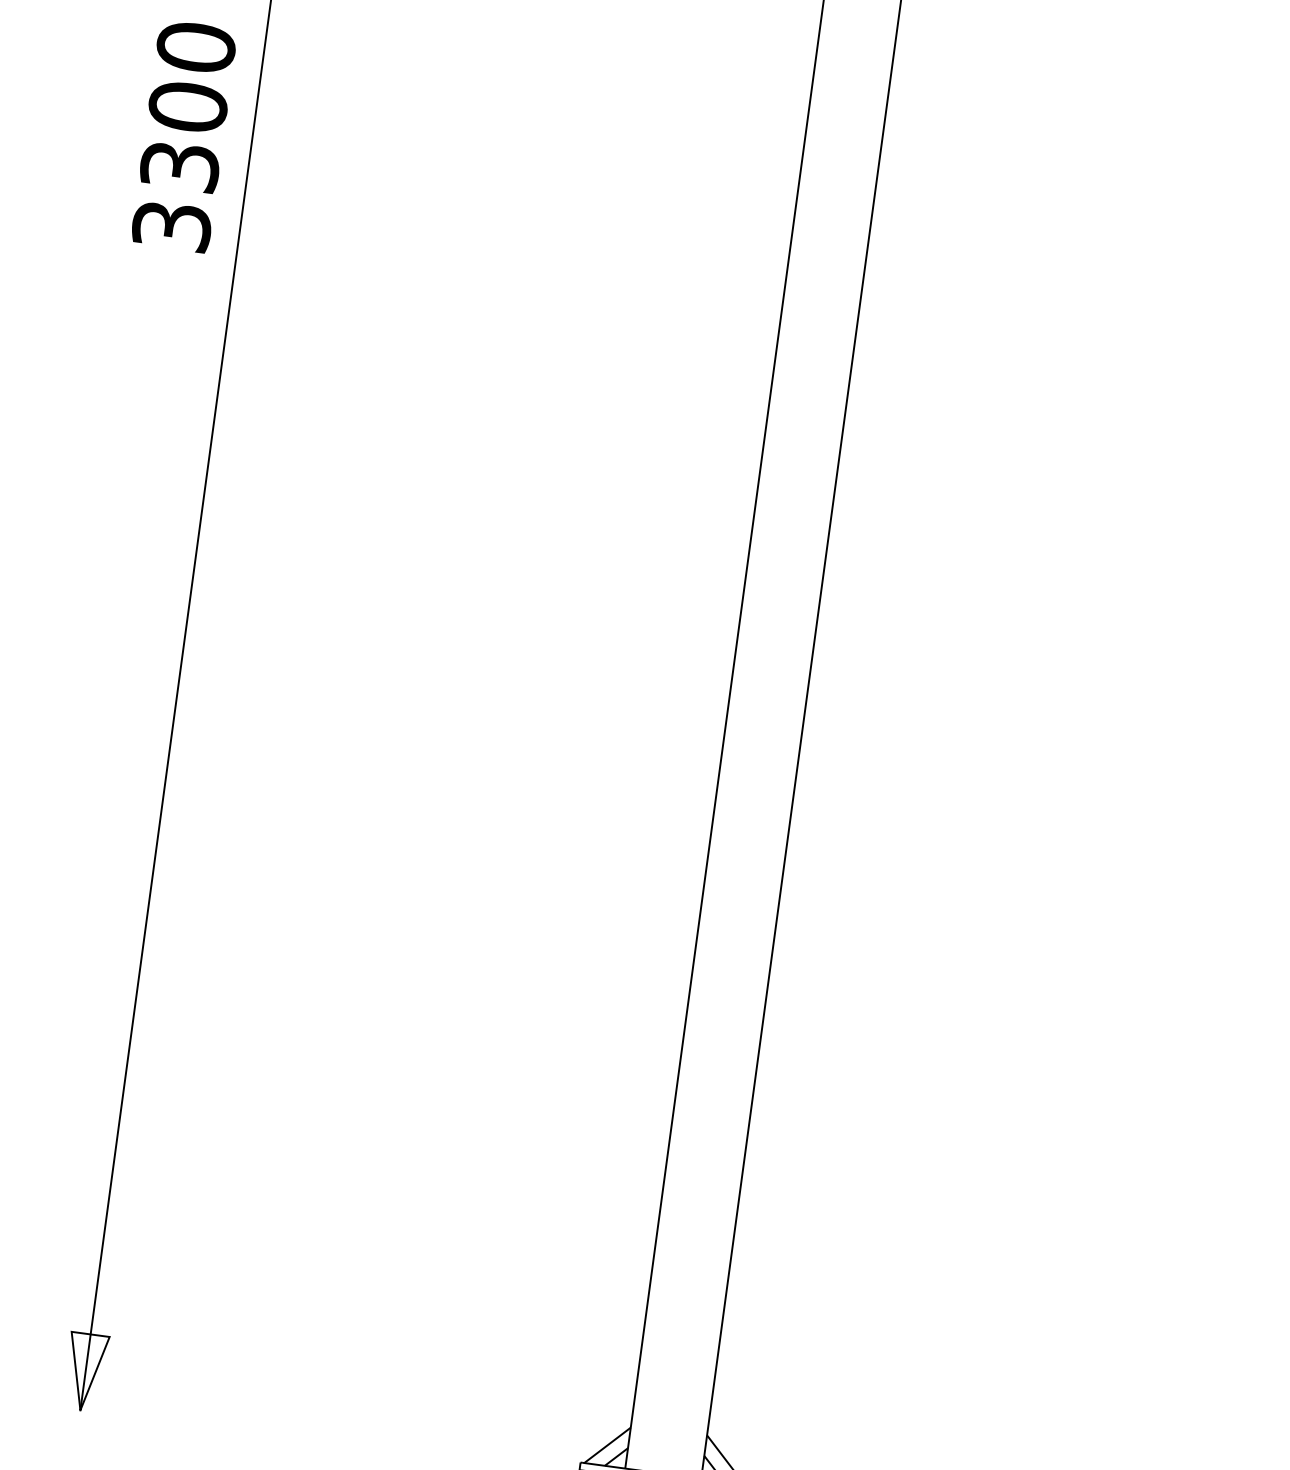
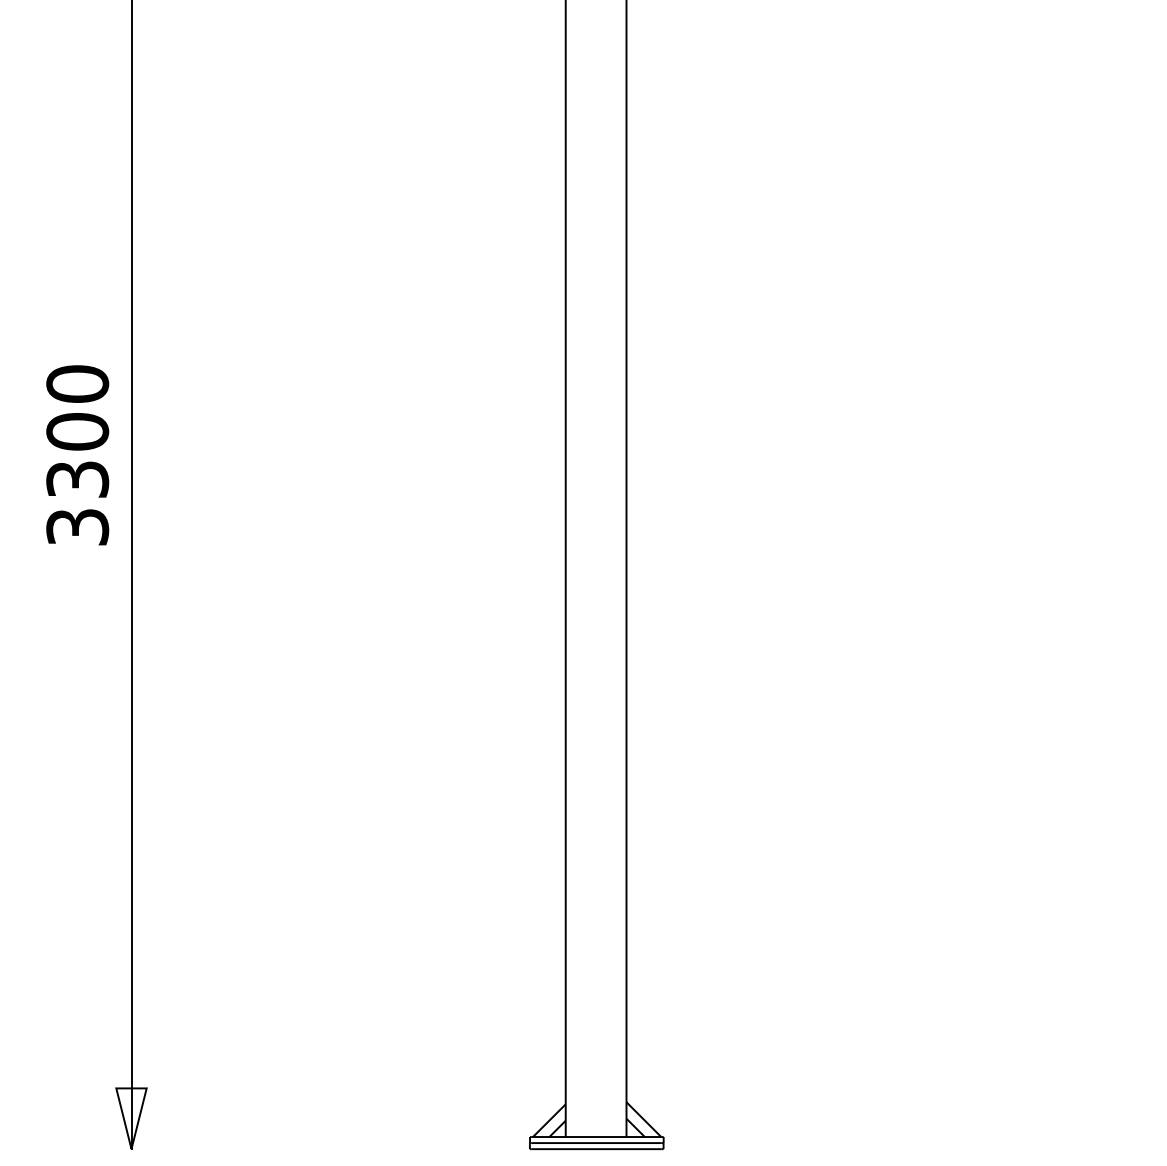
text: (183, 136) -> (77, 455), moved

